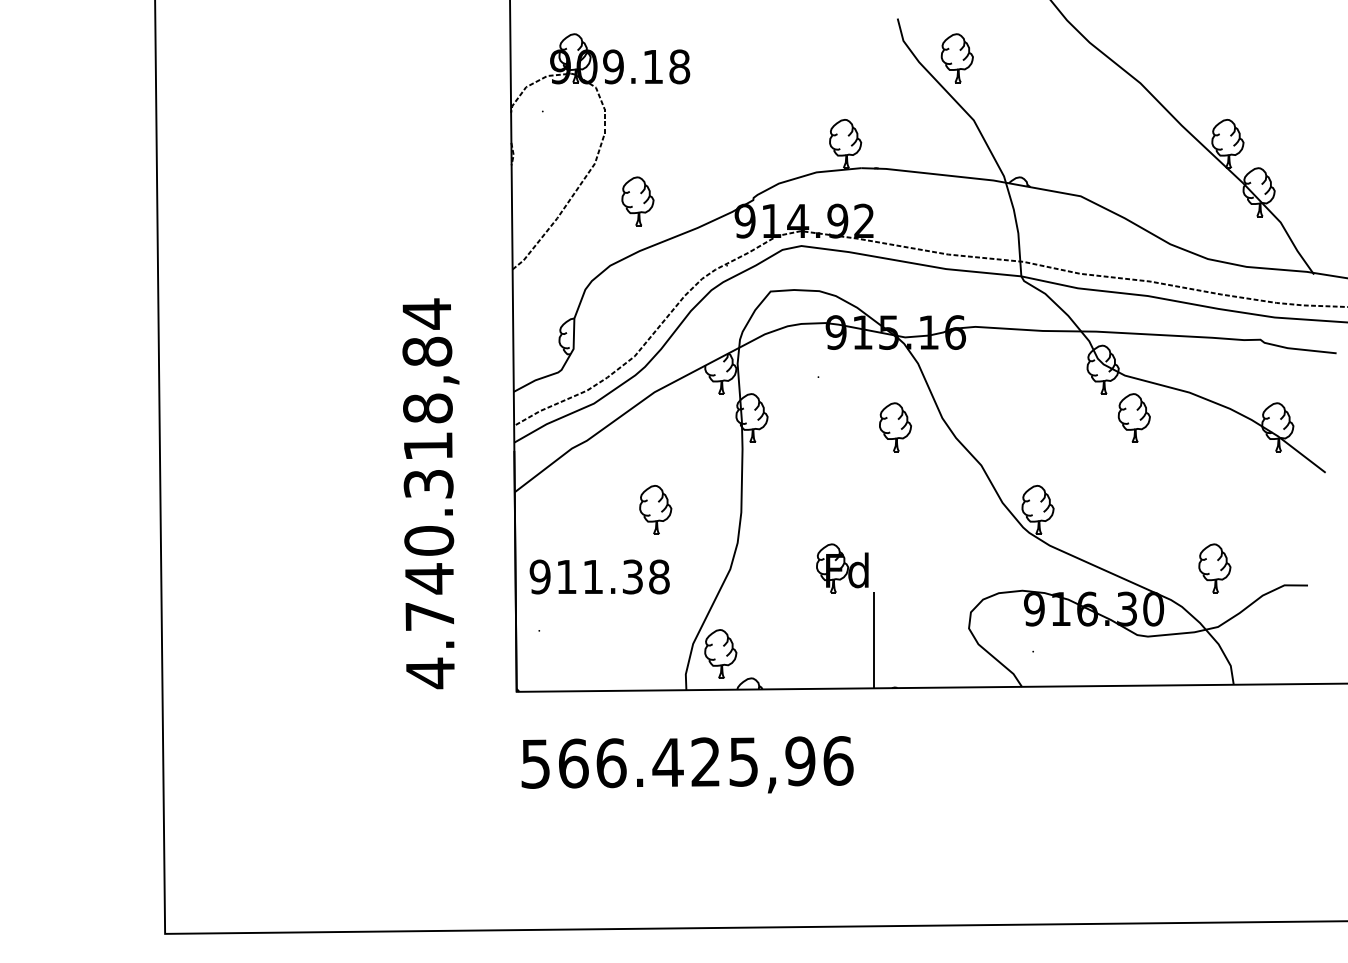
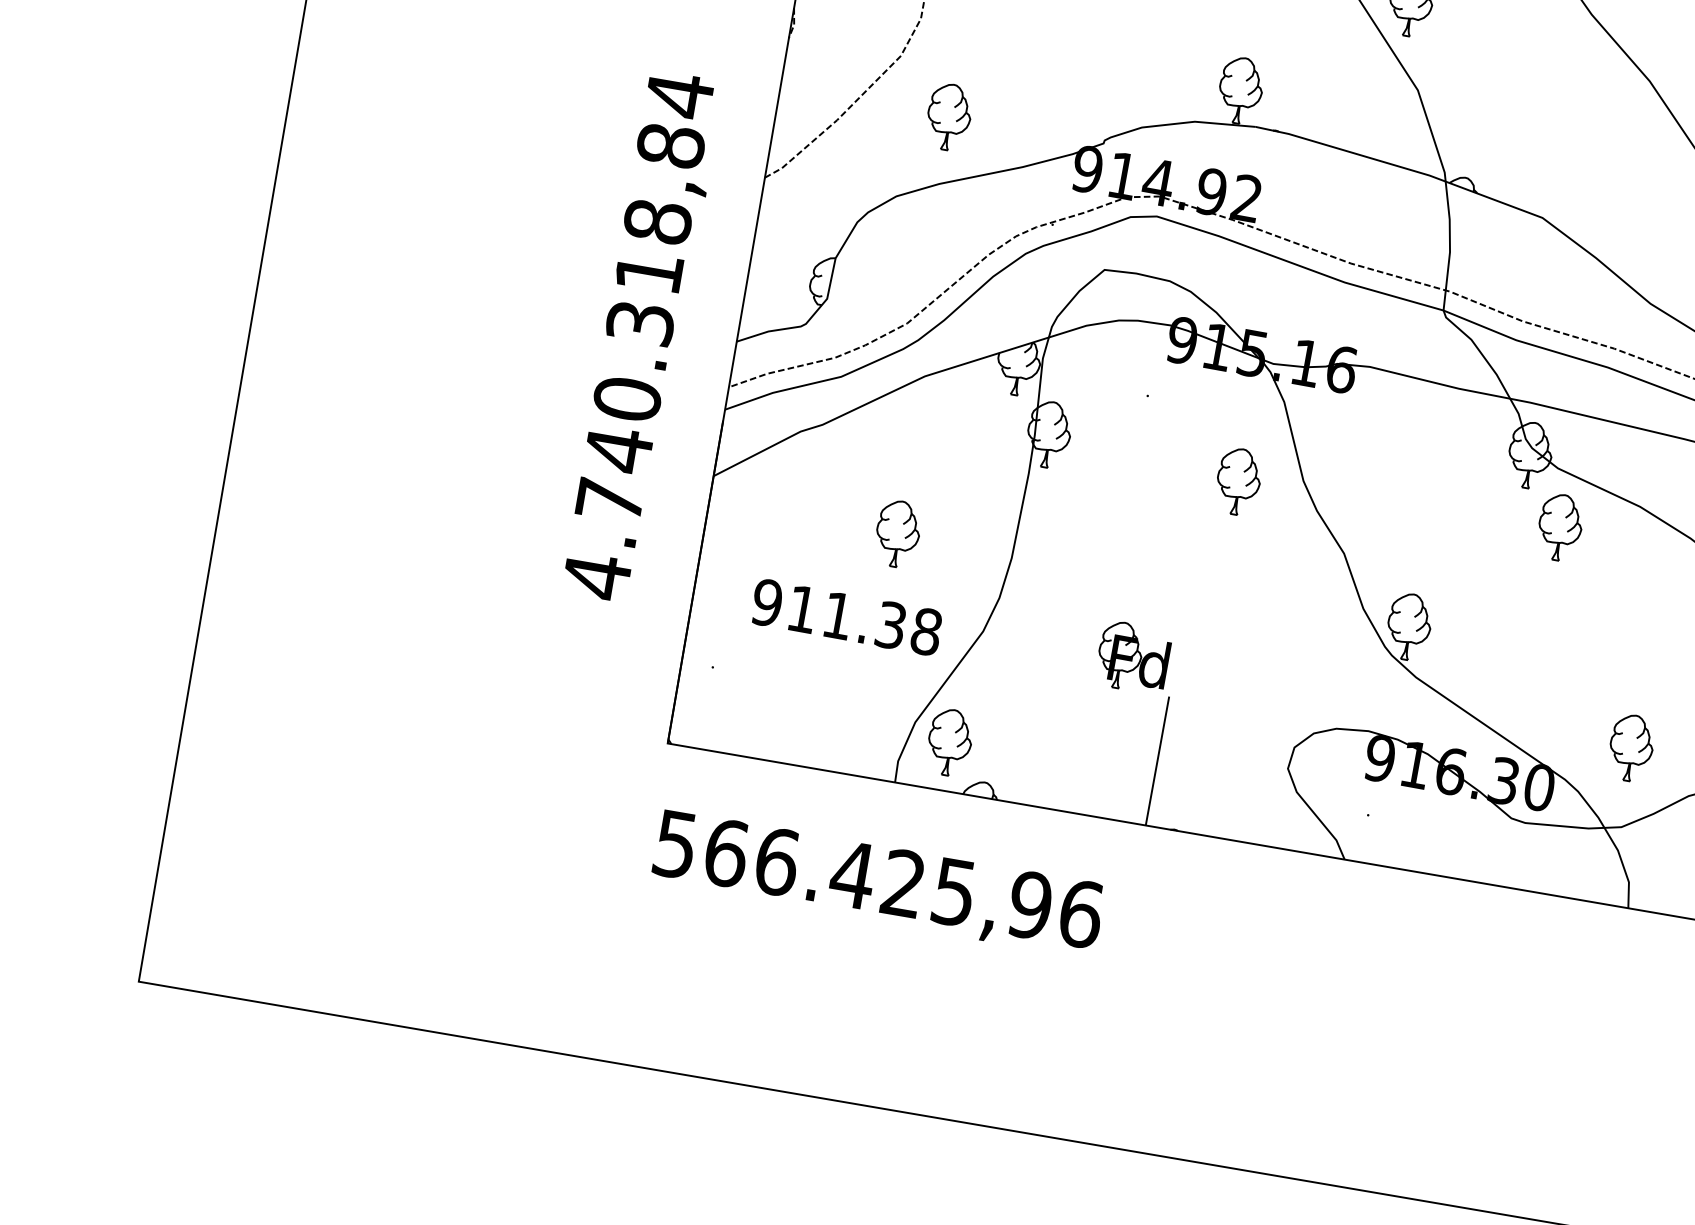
text: (430, 493) -> (640, 336), moved
text: (599, 576) -> (846, 616), moved

